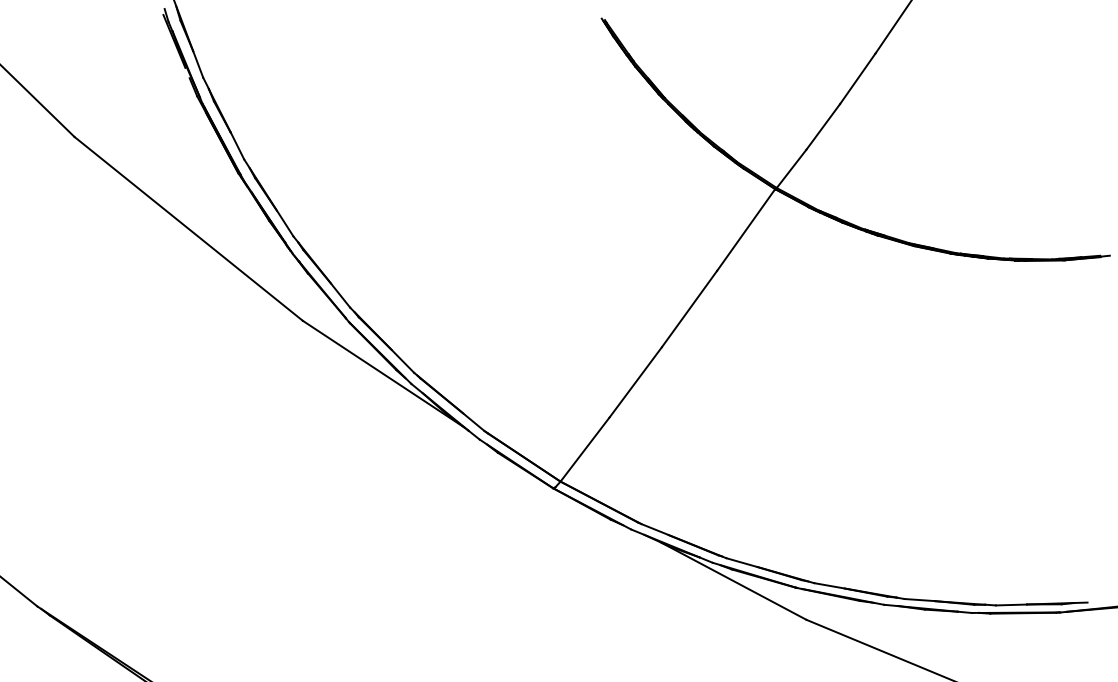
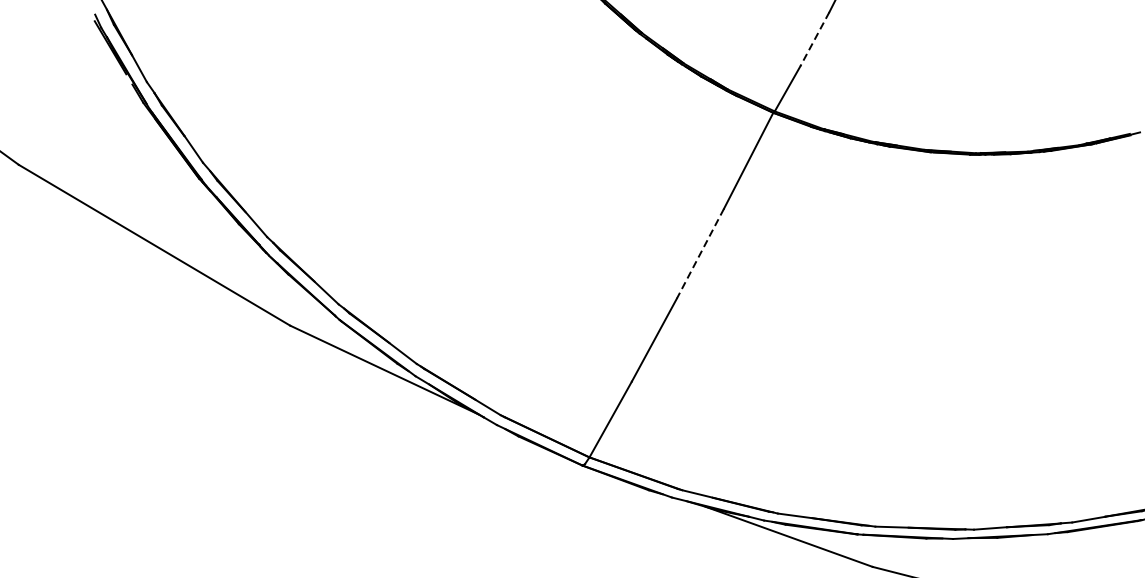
line: (822, 127) -> (814, 39), solid -> dashed
line: (689, 309) -> (700, 254), solid -> dashed

